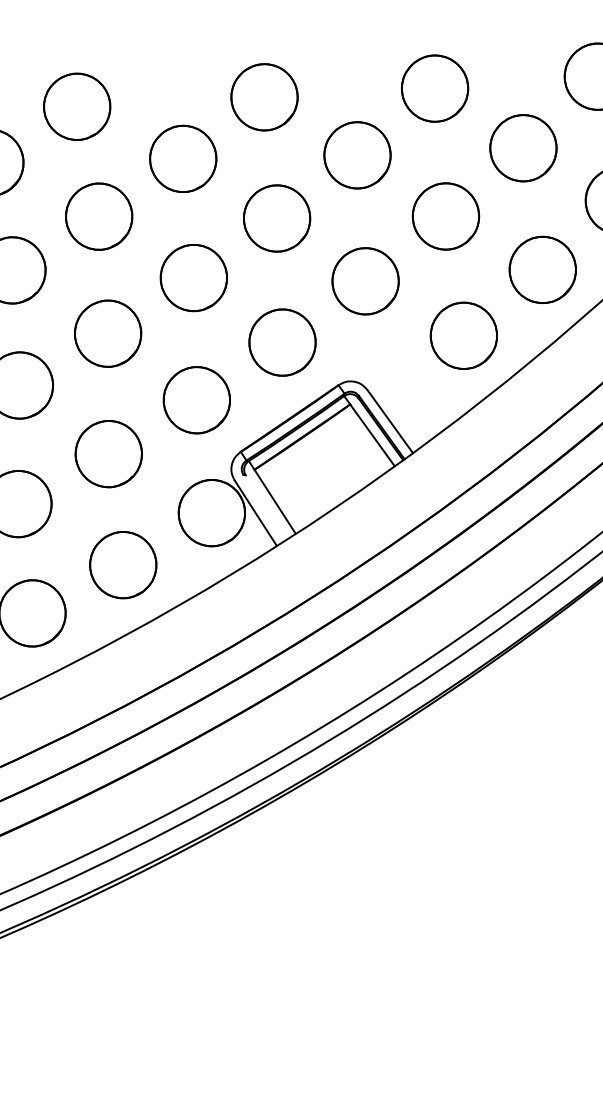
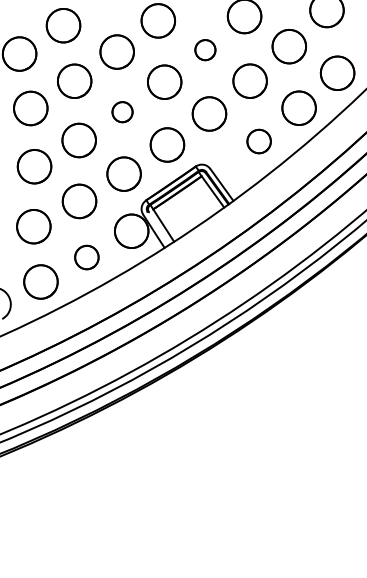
part: (357, 153) -> (205, 49), size x0.6
part: (193, 276) -> (122, 111), size x0.6
part: (462, 335) -> (258, 141), size x0.7
part: (122, 564) -> (86, 257), size x0.7

